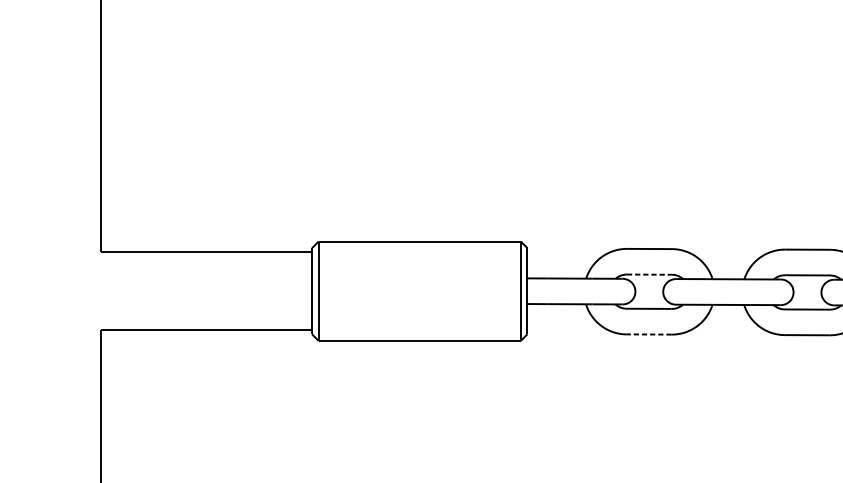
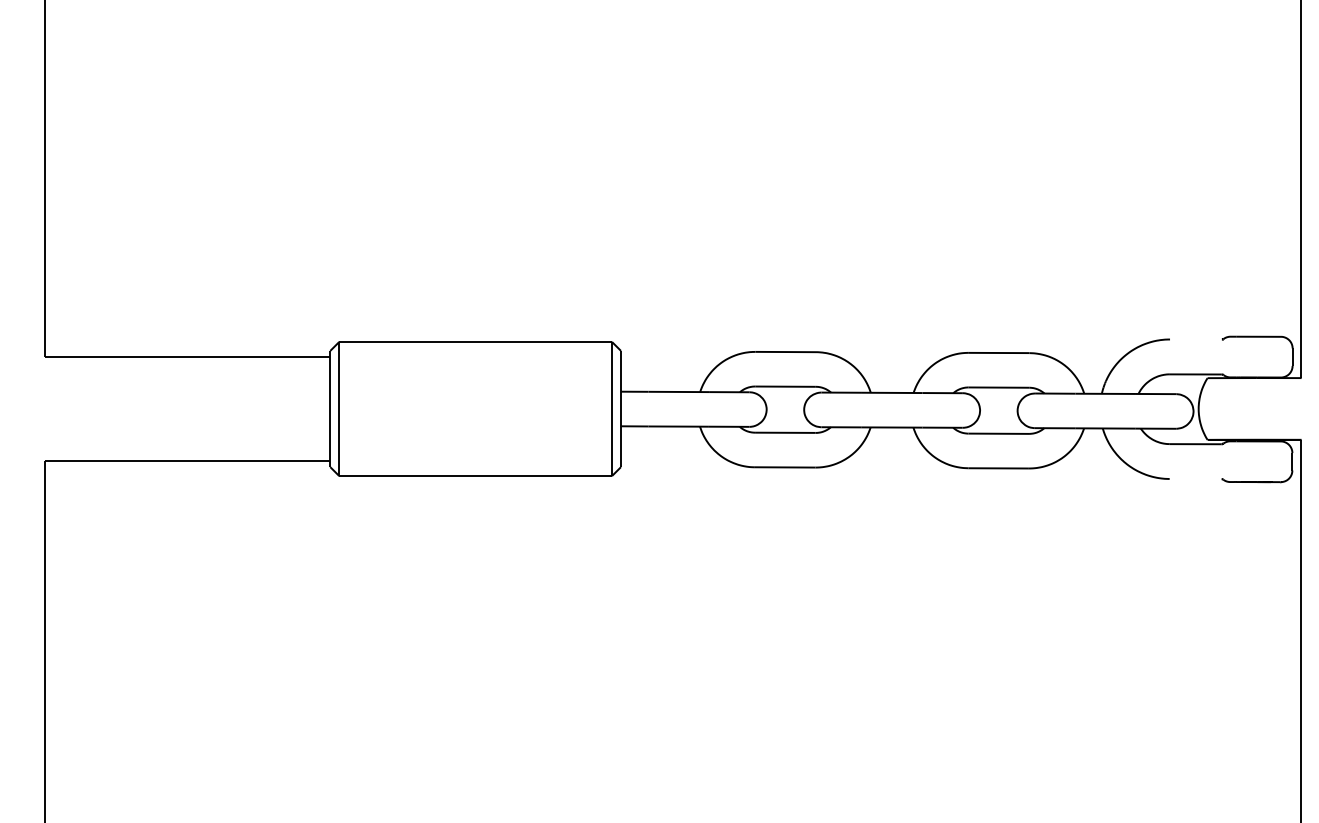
line: (650, 274) -> (786, 386), dashed -> solid
line: (648, 334) -> (784, 467), dashed -> solid

